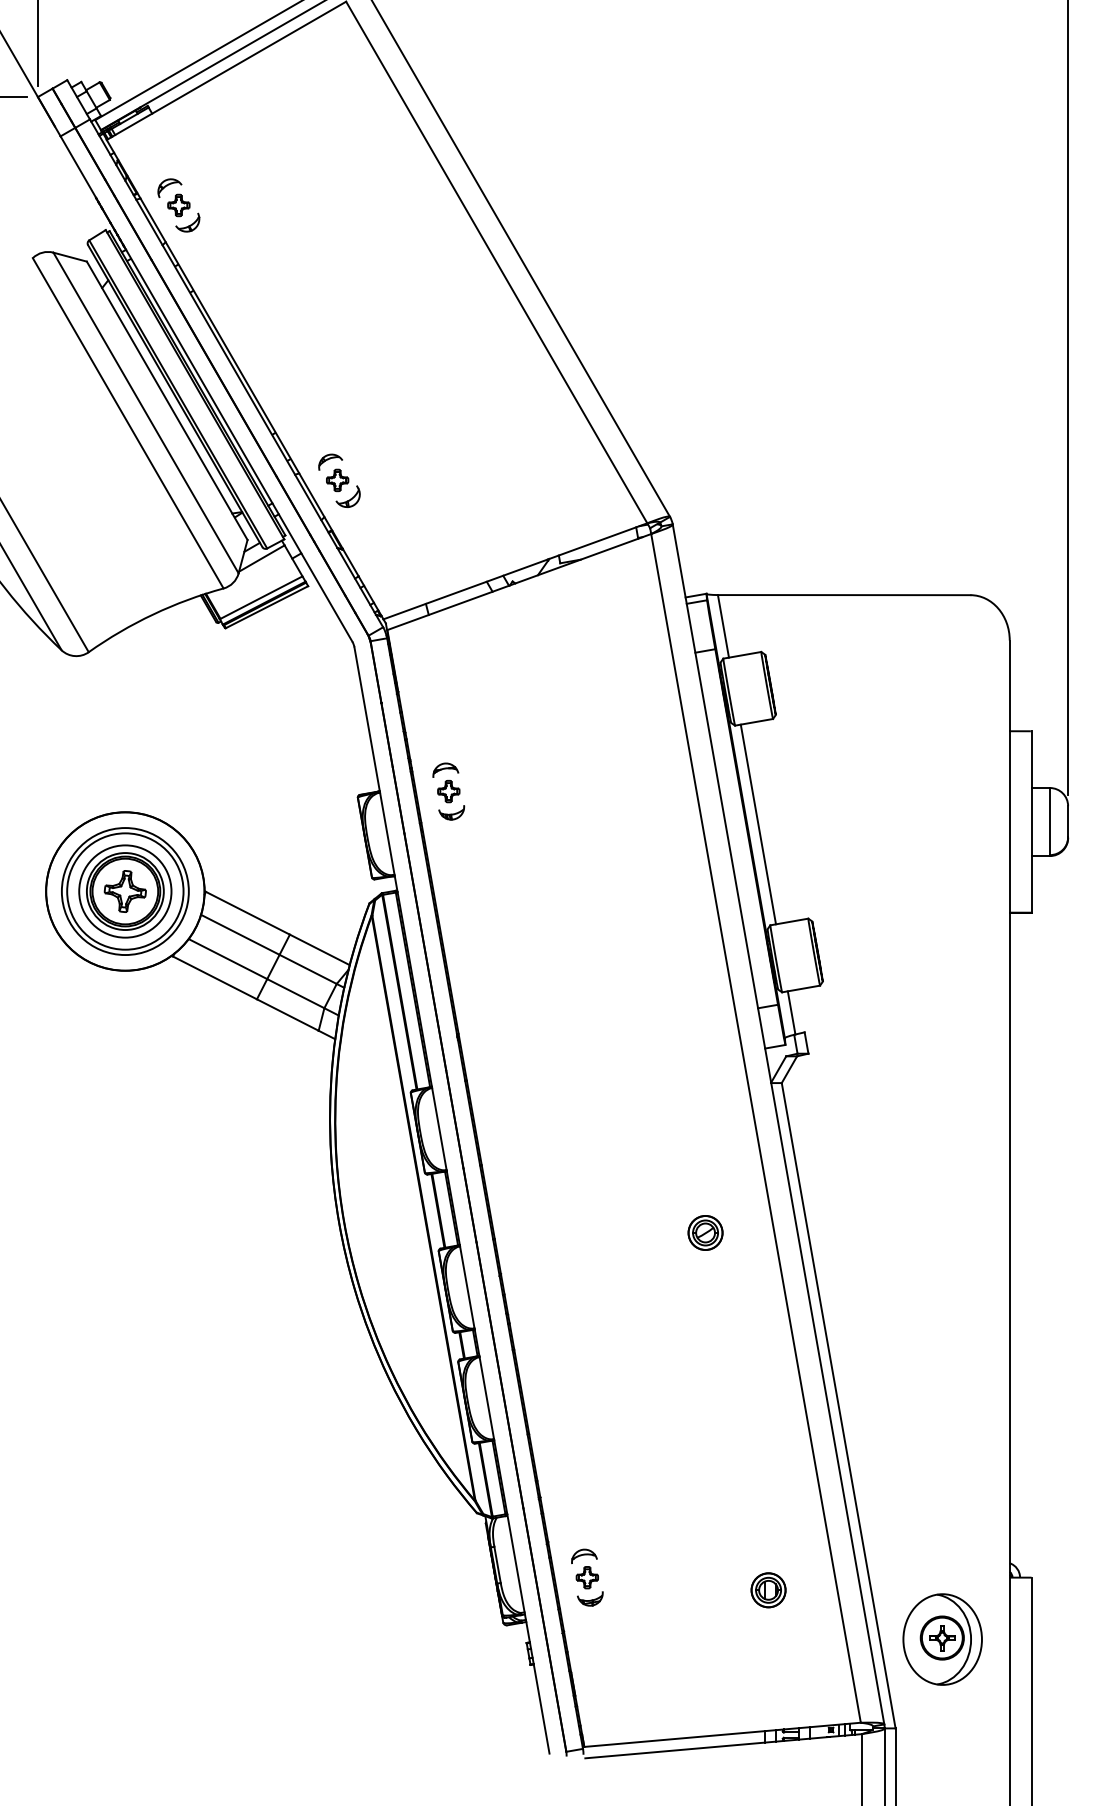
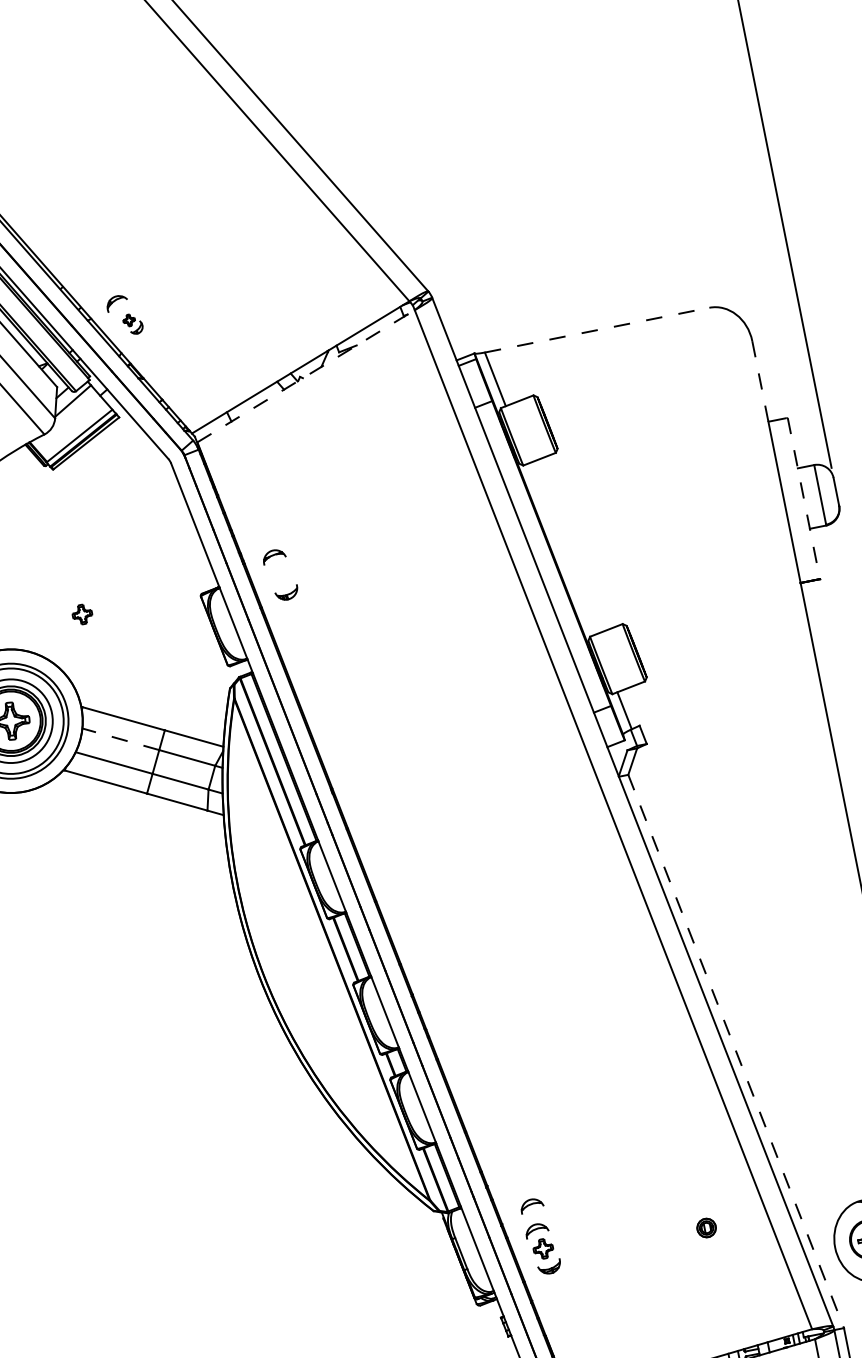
part: (343, 487) -> (133, 323), size x0.6
line: (519, 581) -> (306, 375), solid -> dashed
line: (844, 595) -> (597, 330), solid -> dashed
line: (1009, 685) -> (760, 381), solid -> dashed
part: (448, 791) -> (82, 614), moved
line: (1031, 821) -> (803, 498), solid -> dashed
line: (758, 824) -> (561, 549), removed
line: (239, 934) -> (120, 739), solid -> dashed
part: (705, 1232) -> (587, 921), removed
line: (838, 1405) -> (735, 1051), solid -> dashed
part: (584, 1527) -> (531, 1204), added
part: (768, 1590) -> (706, 1228), size x0.6

